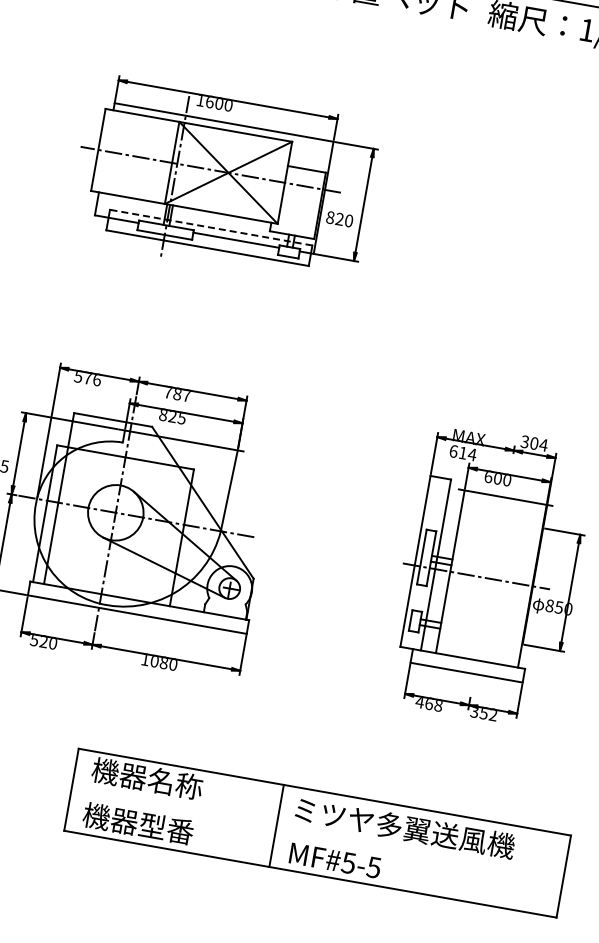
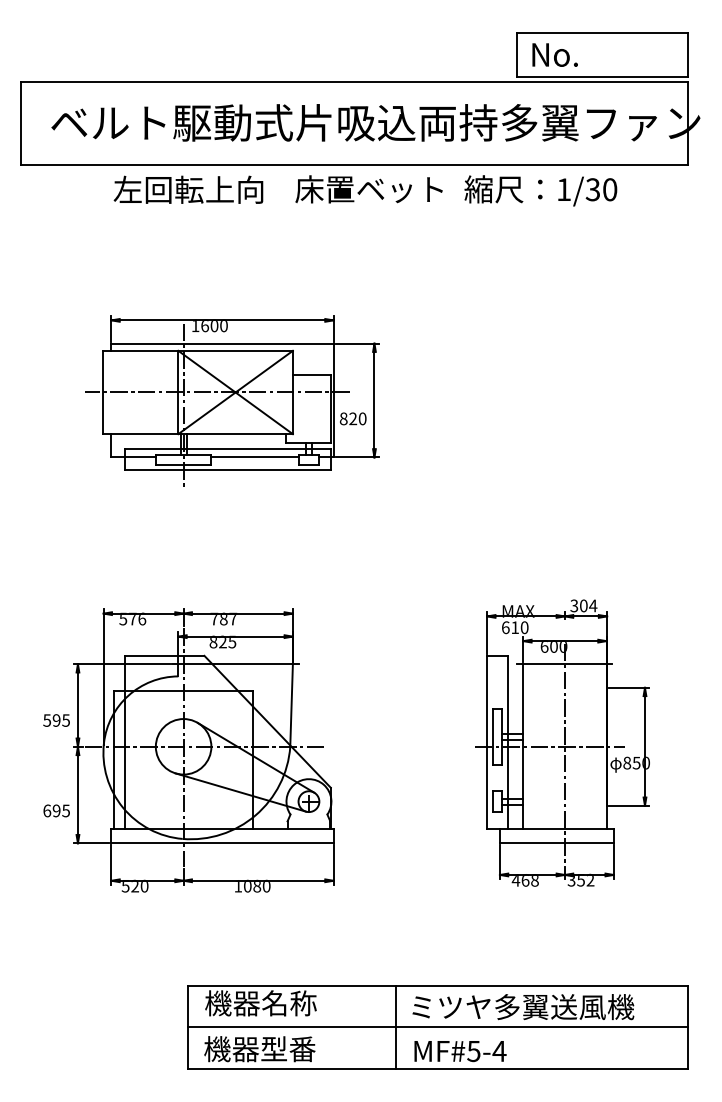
line: (211, 227) -> (228, 449), dashed -> solid
text: (472, 454) -> (524, 627), 614 -> 610
line: (489, 586) -> (564, 754), added
line: (317, 833) -> (437, 1027), added
text: (373, 867) -> (499, 1051), MF#5-5 -> MF#5-4

